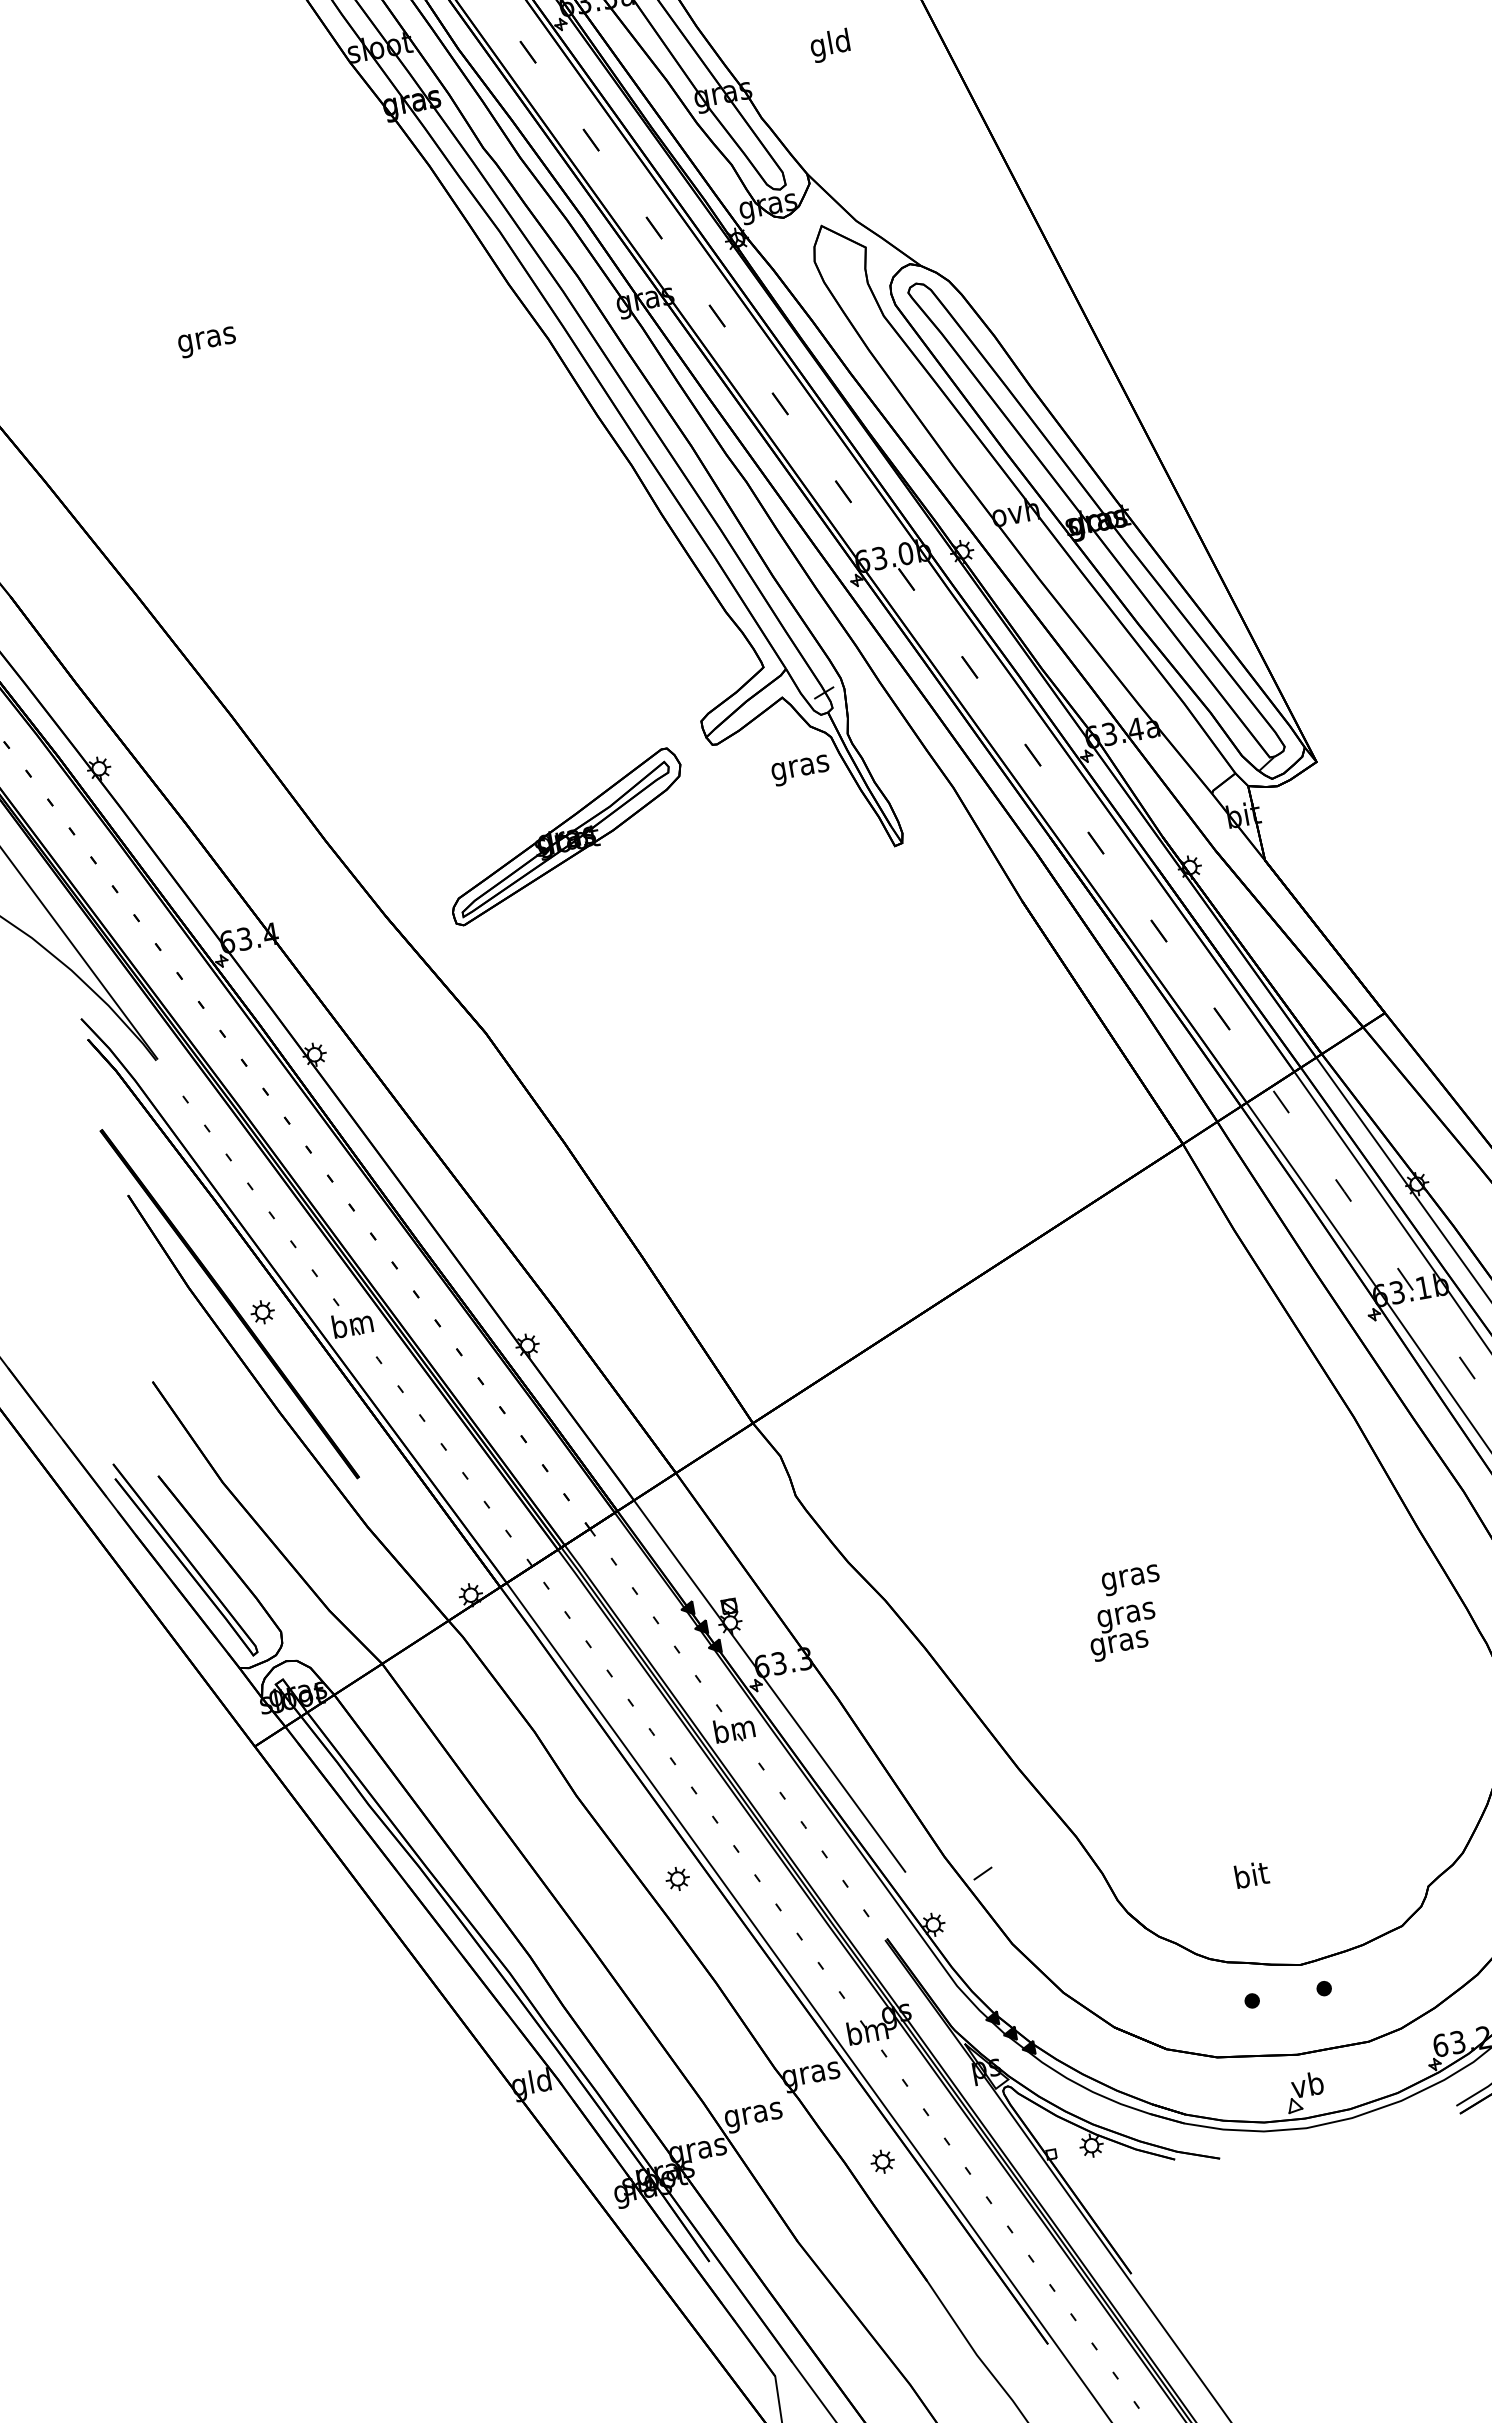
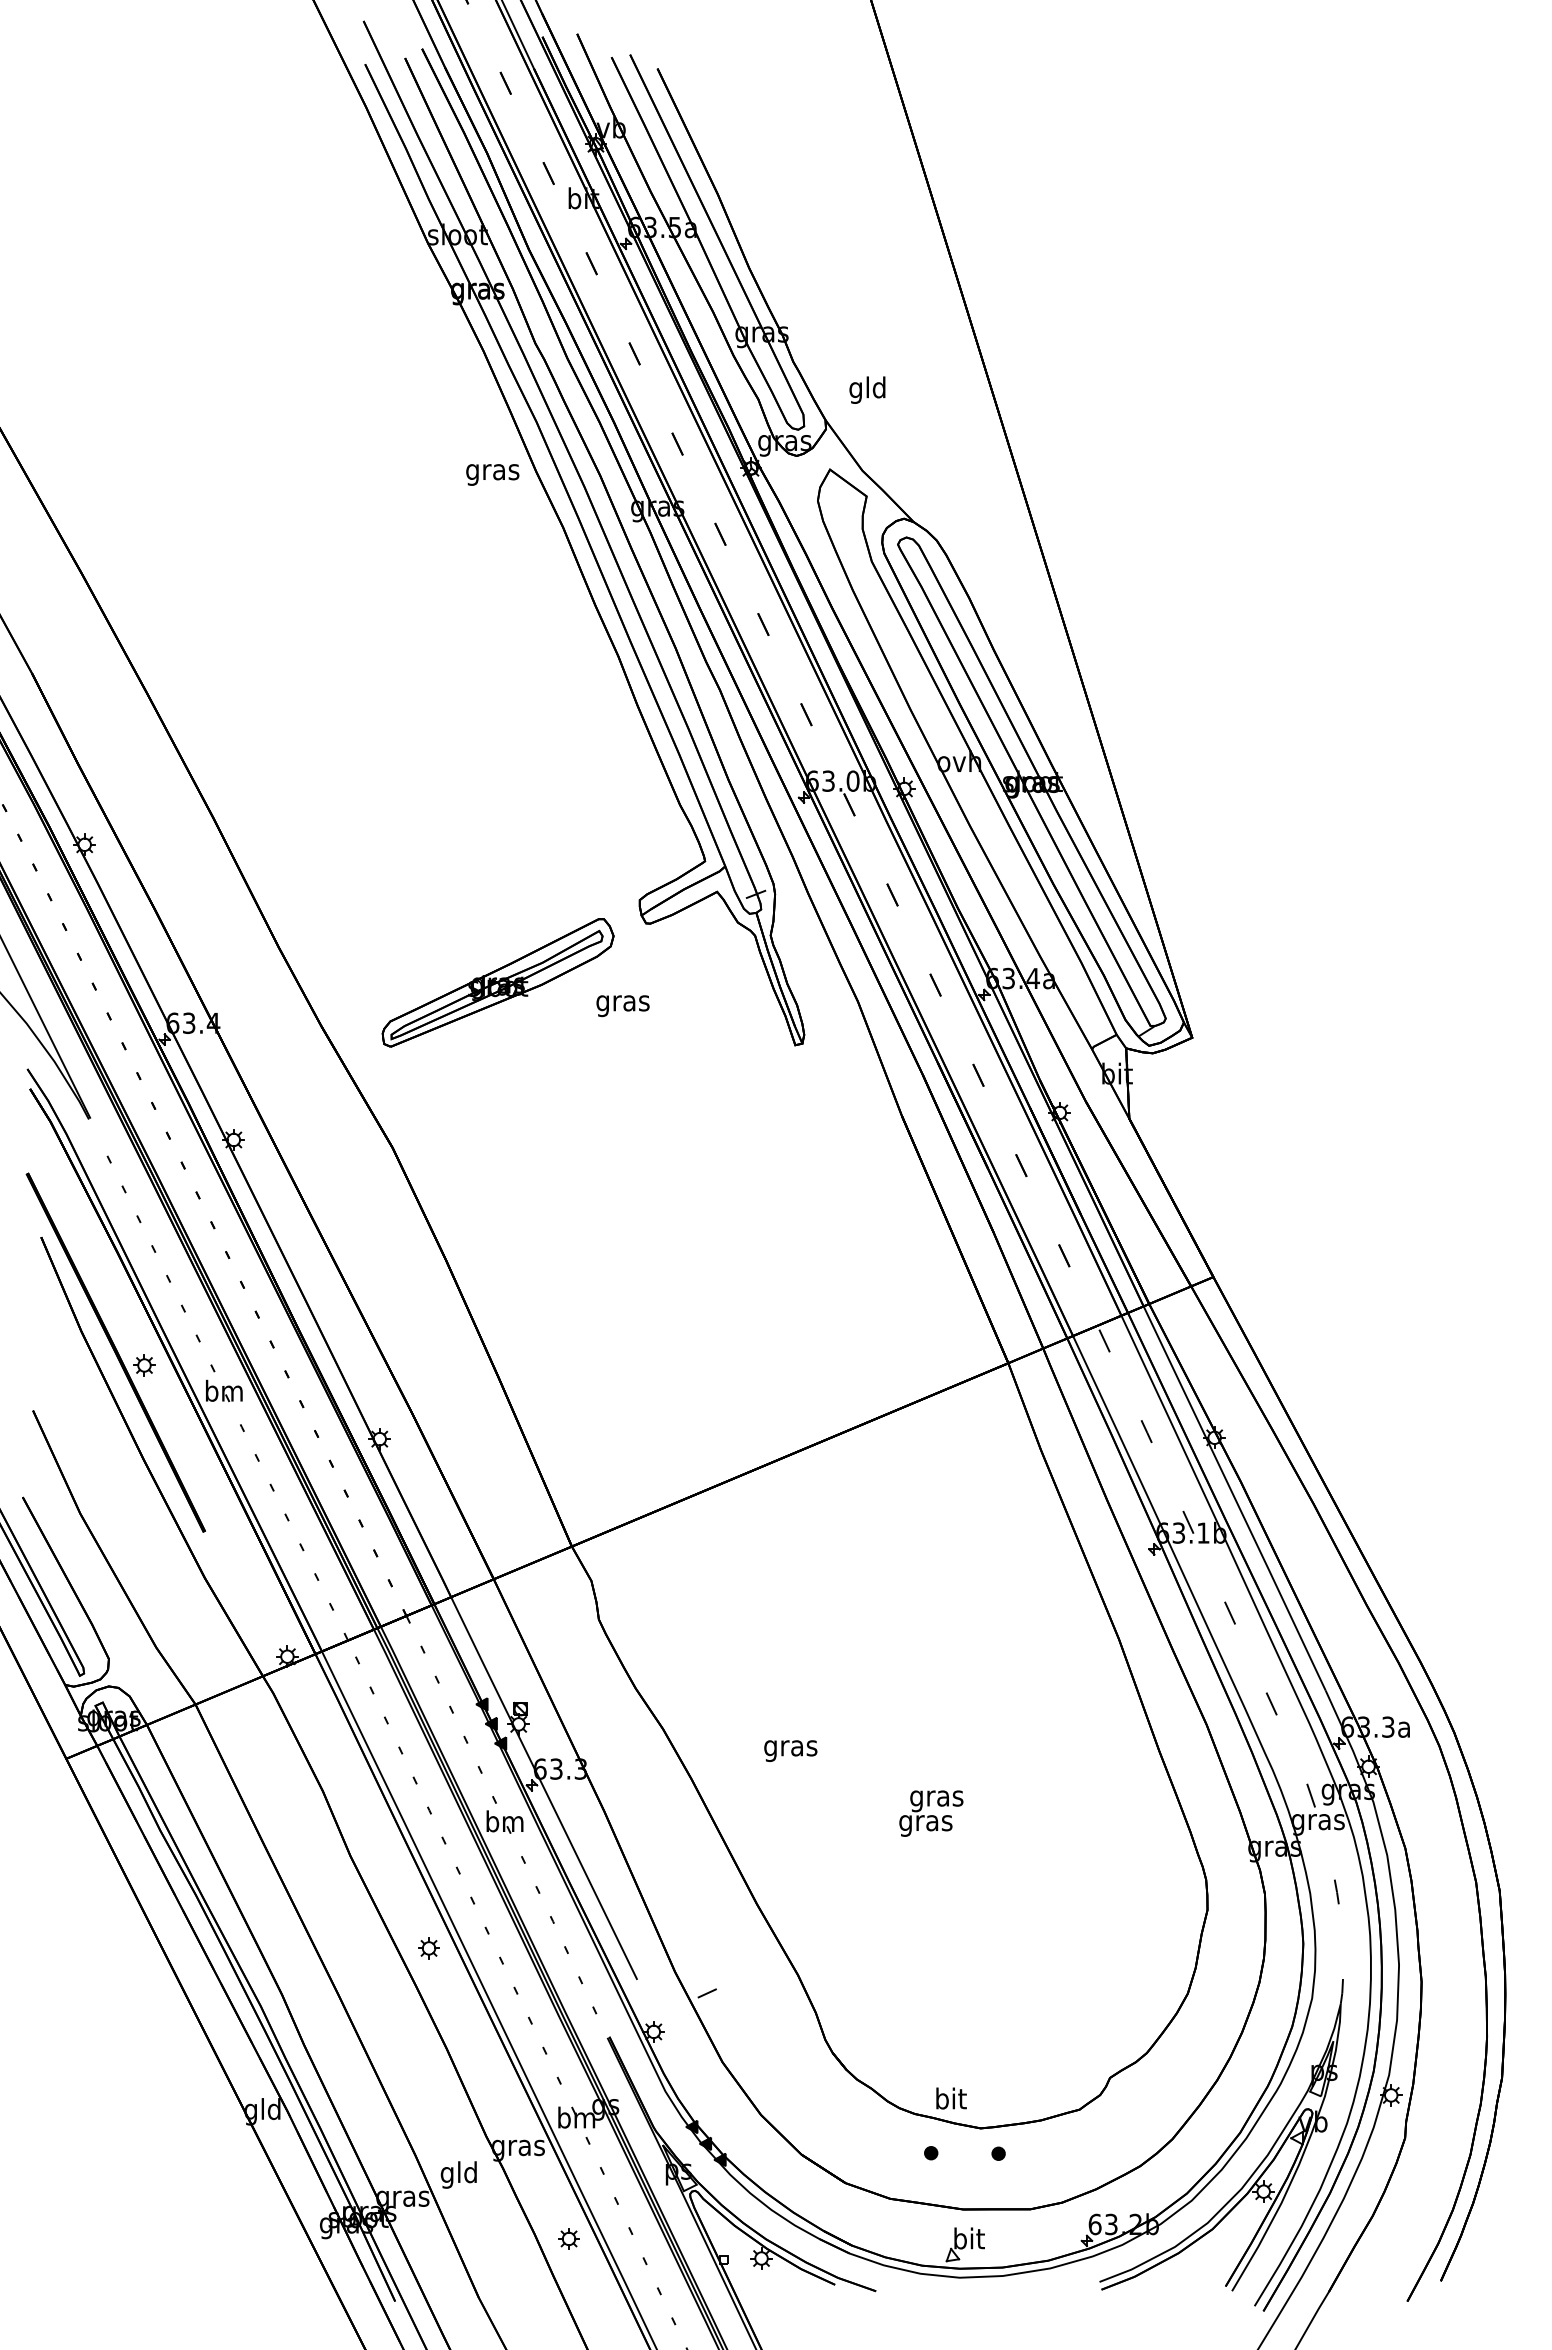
text: (830, 44) -> (867, 389), moved
text: (206, 341) -> (492, 474), moved
text: (800, 771) -> (622, 1006), moved
text: (1130, 1579) -> (790, 1750), moved
text: (1123, 1631) -> (931, 1813), moved
text: (1251, 1874) -> (951, 2098), moved
text: (1308, 2084) -> (968, 2238), vb -> bit
text: (752, 2114) -> (458, 2174), gras -> gld

